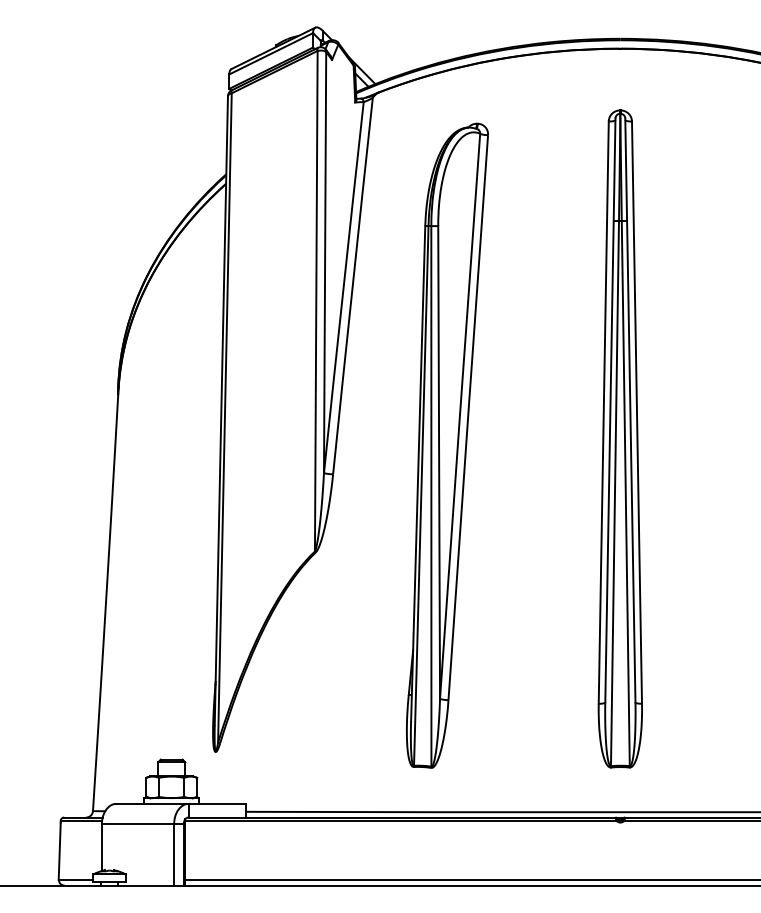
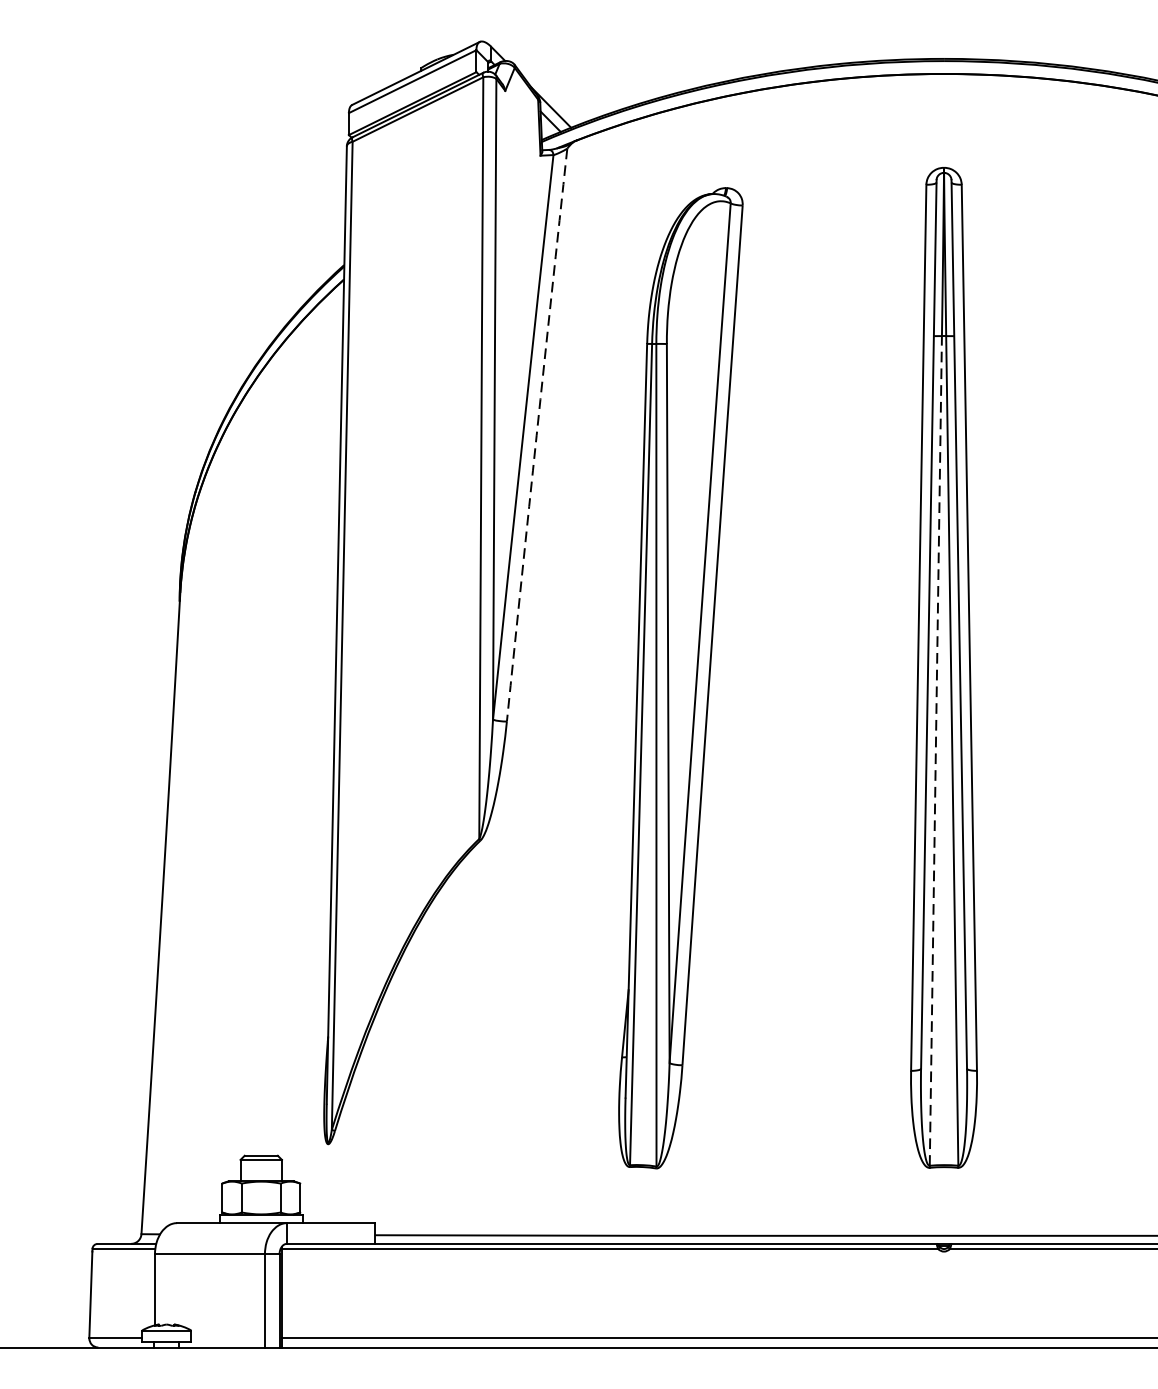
arc: (352, 286) -> (536, 435), solid -> dashed
line: (614, 493) -> (935, 750), solid -> dashed

